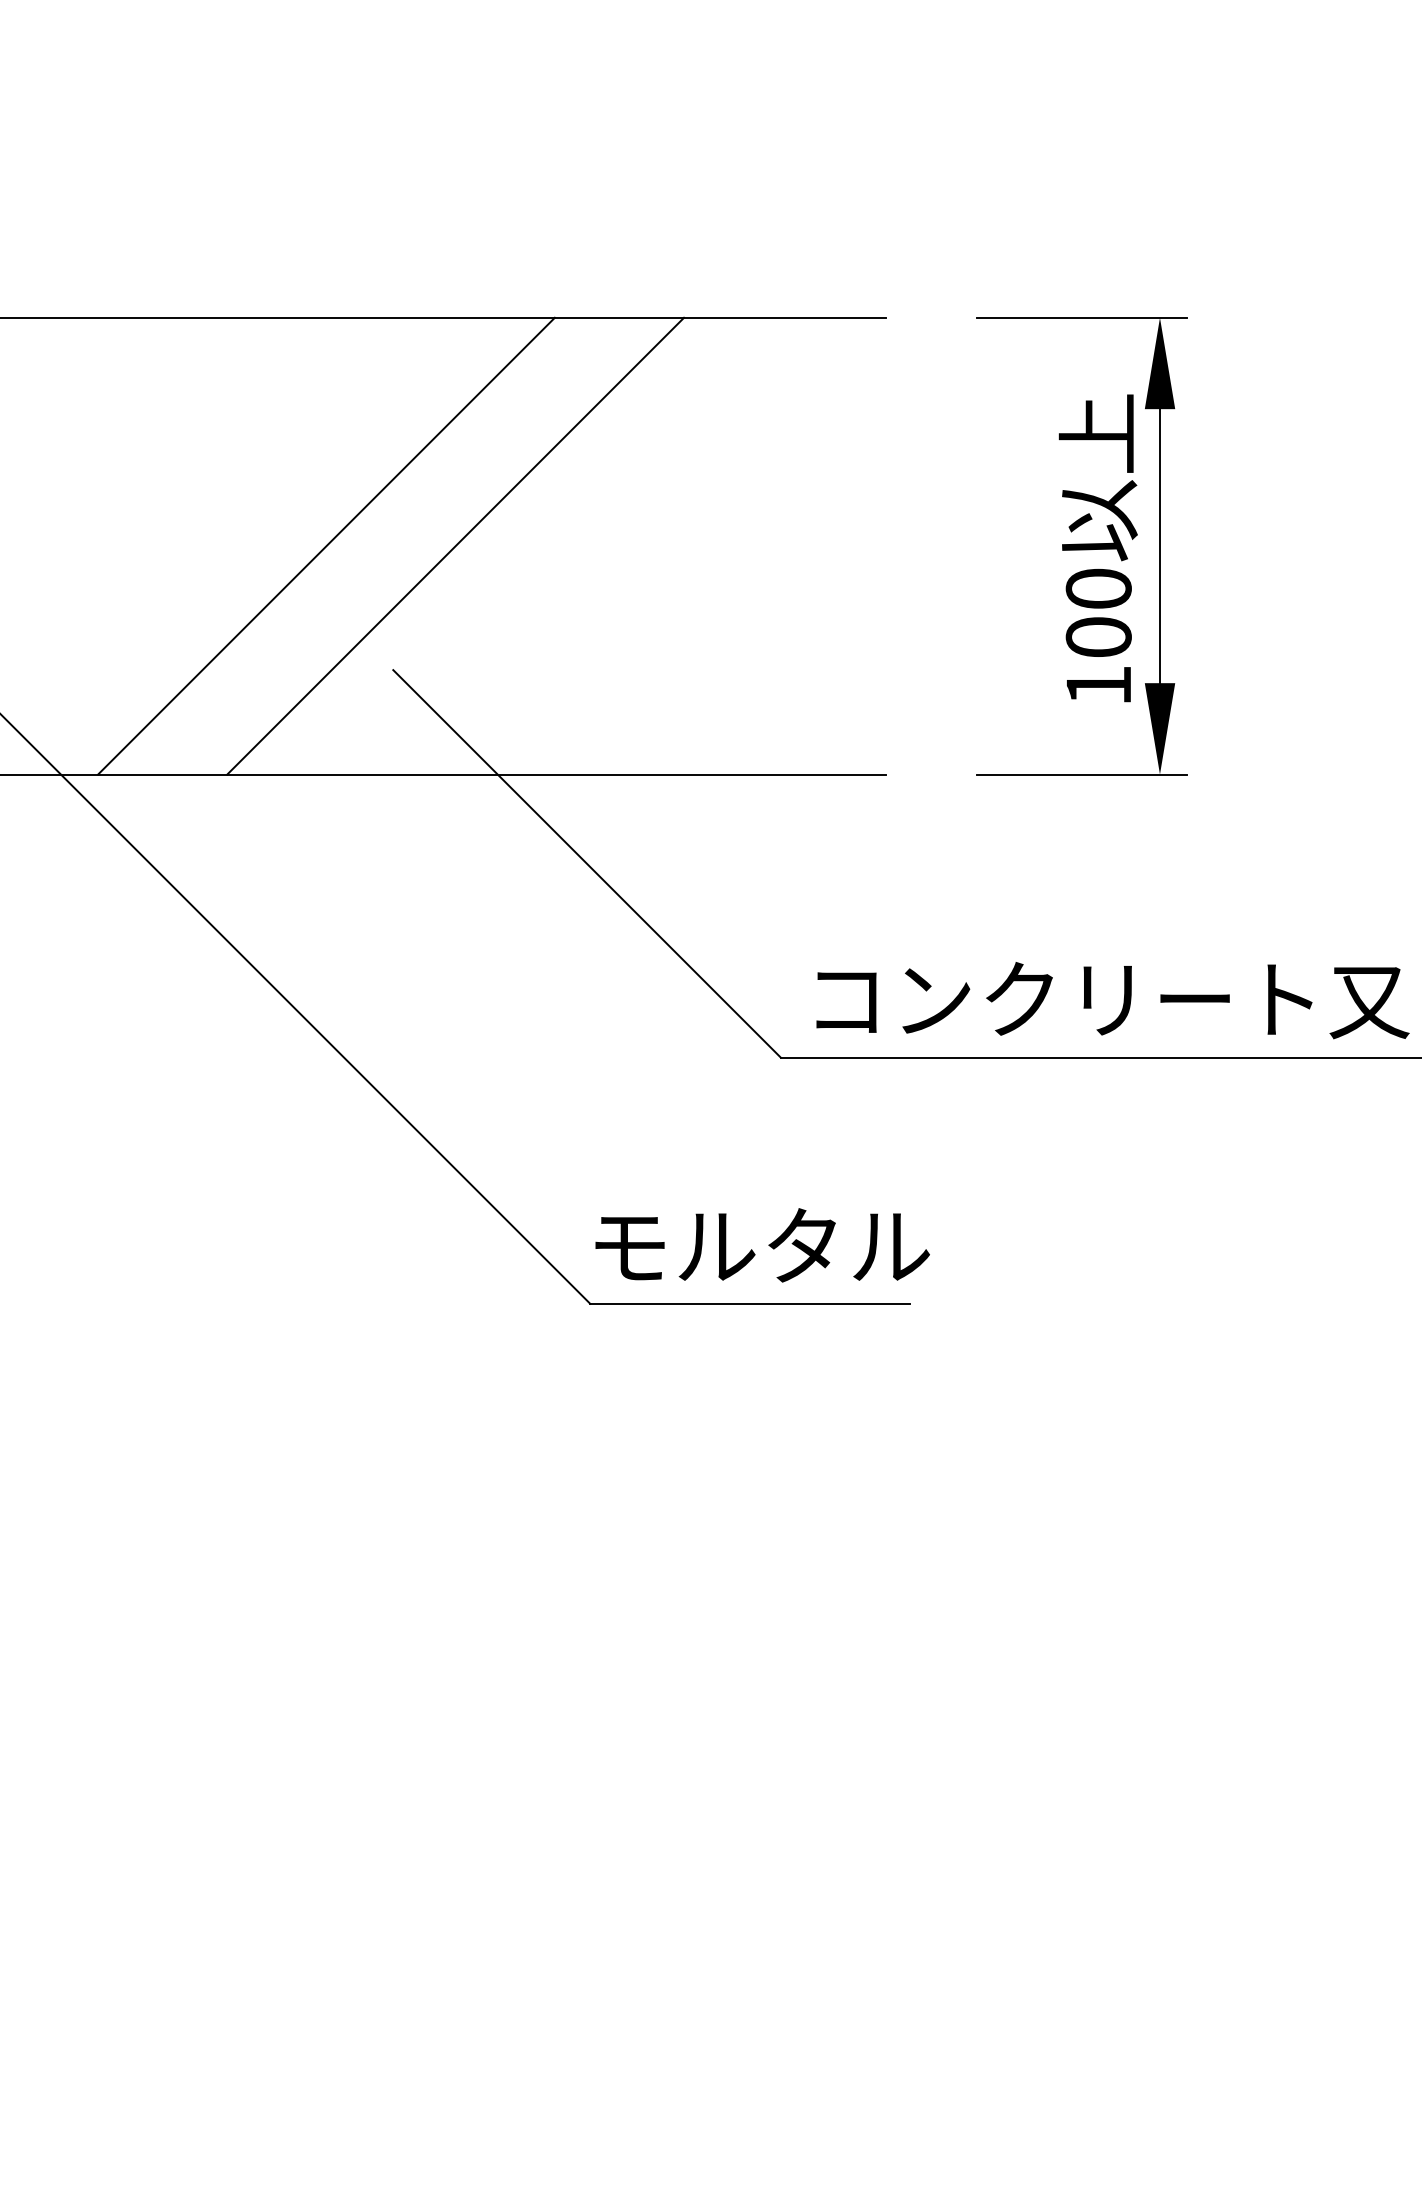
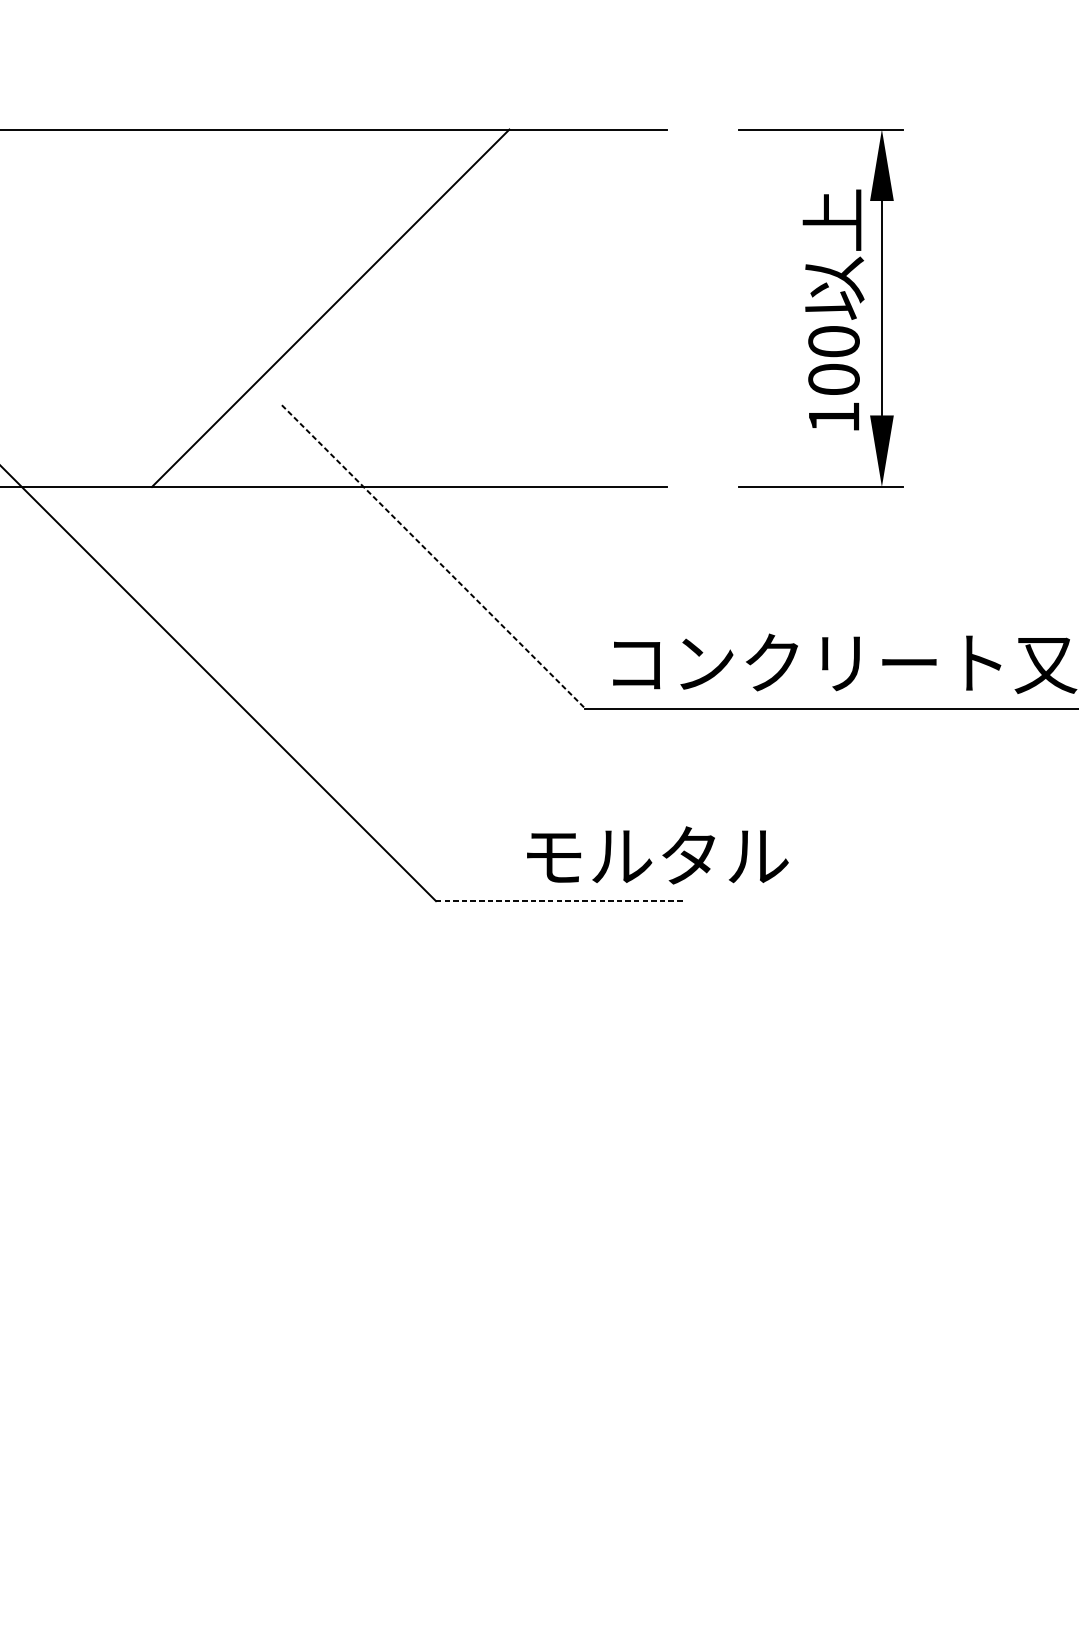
line: (326, 545) -> (229, 307), removed
line: (587, 864) -> (433, 557), solid -> dashed
text: (762, 1245) -> (657, 855), moved
line: (750, 1303) -> (561, 900), solid -> dashed

